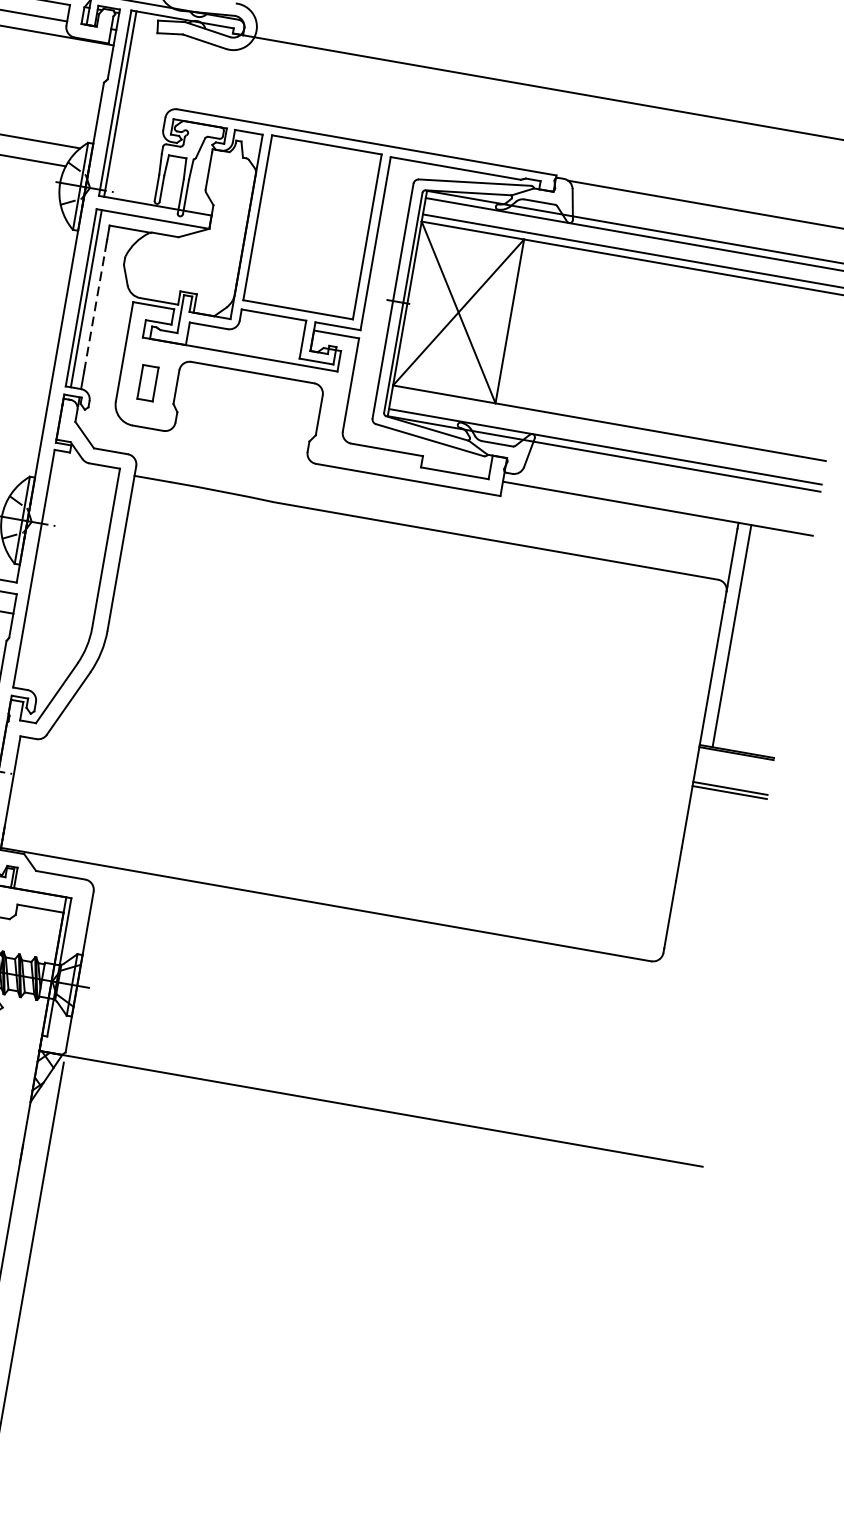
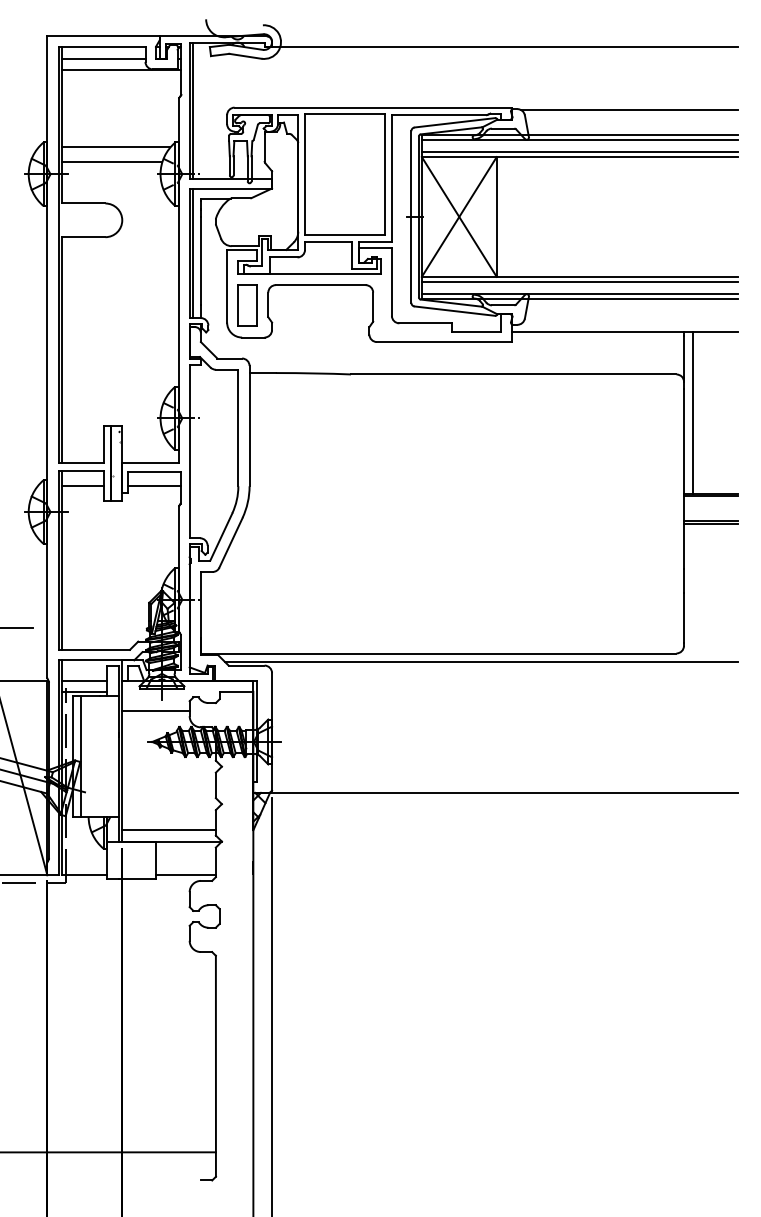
line: (94, 310) -> (200, 260), dashed -> solid
part: (147, 382) -> (247, 305), size x1.67
line: (607, 430) -> (579, 282), added
line: (382, 925) -> (481, 661), added

